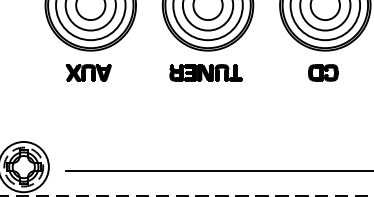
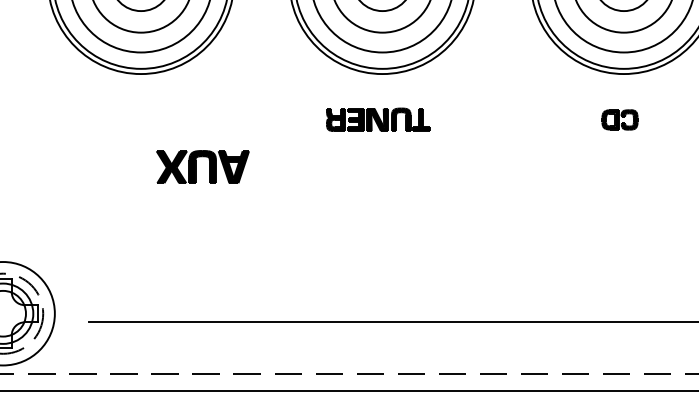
part: (88, 72) -> (202, 166), moved
part: (205, 72) -> (377, 118), size x0.7
part: (323, 72) -> (620, 118), size x0.6

